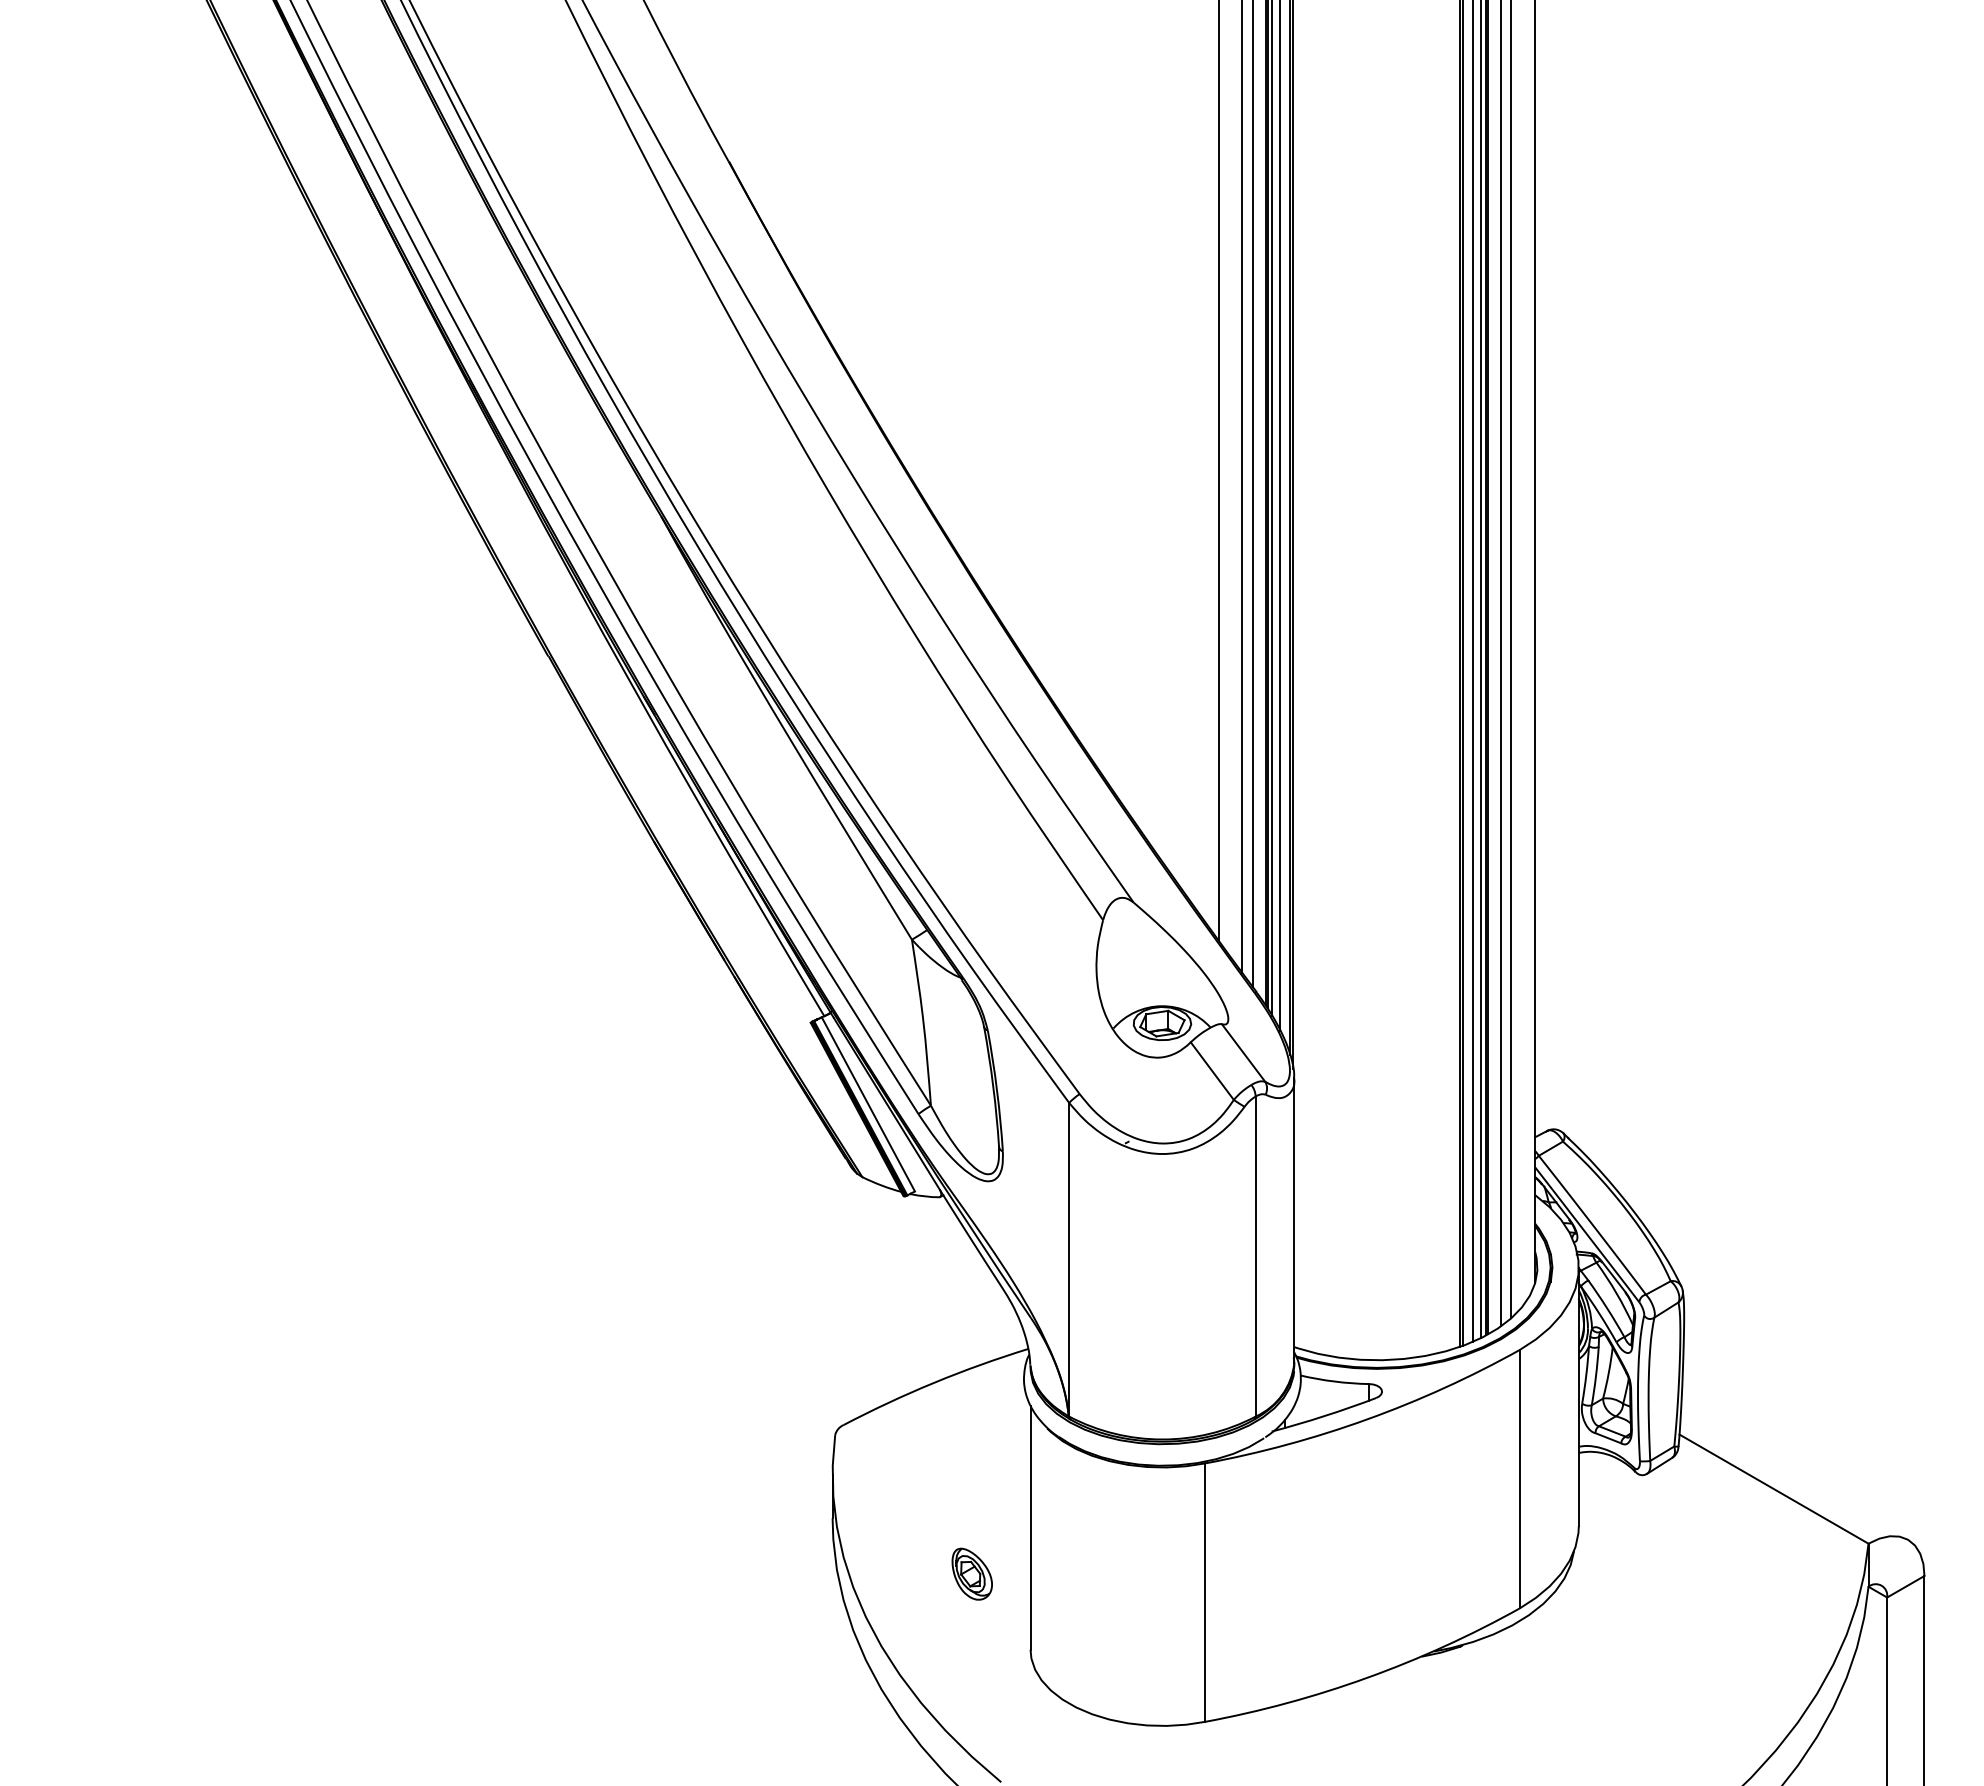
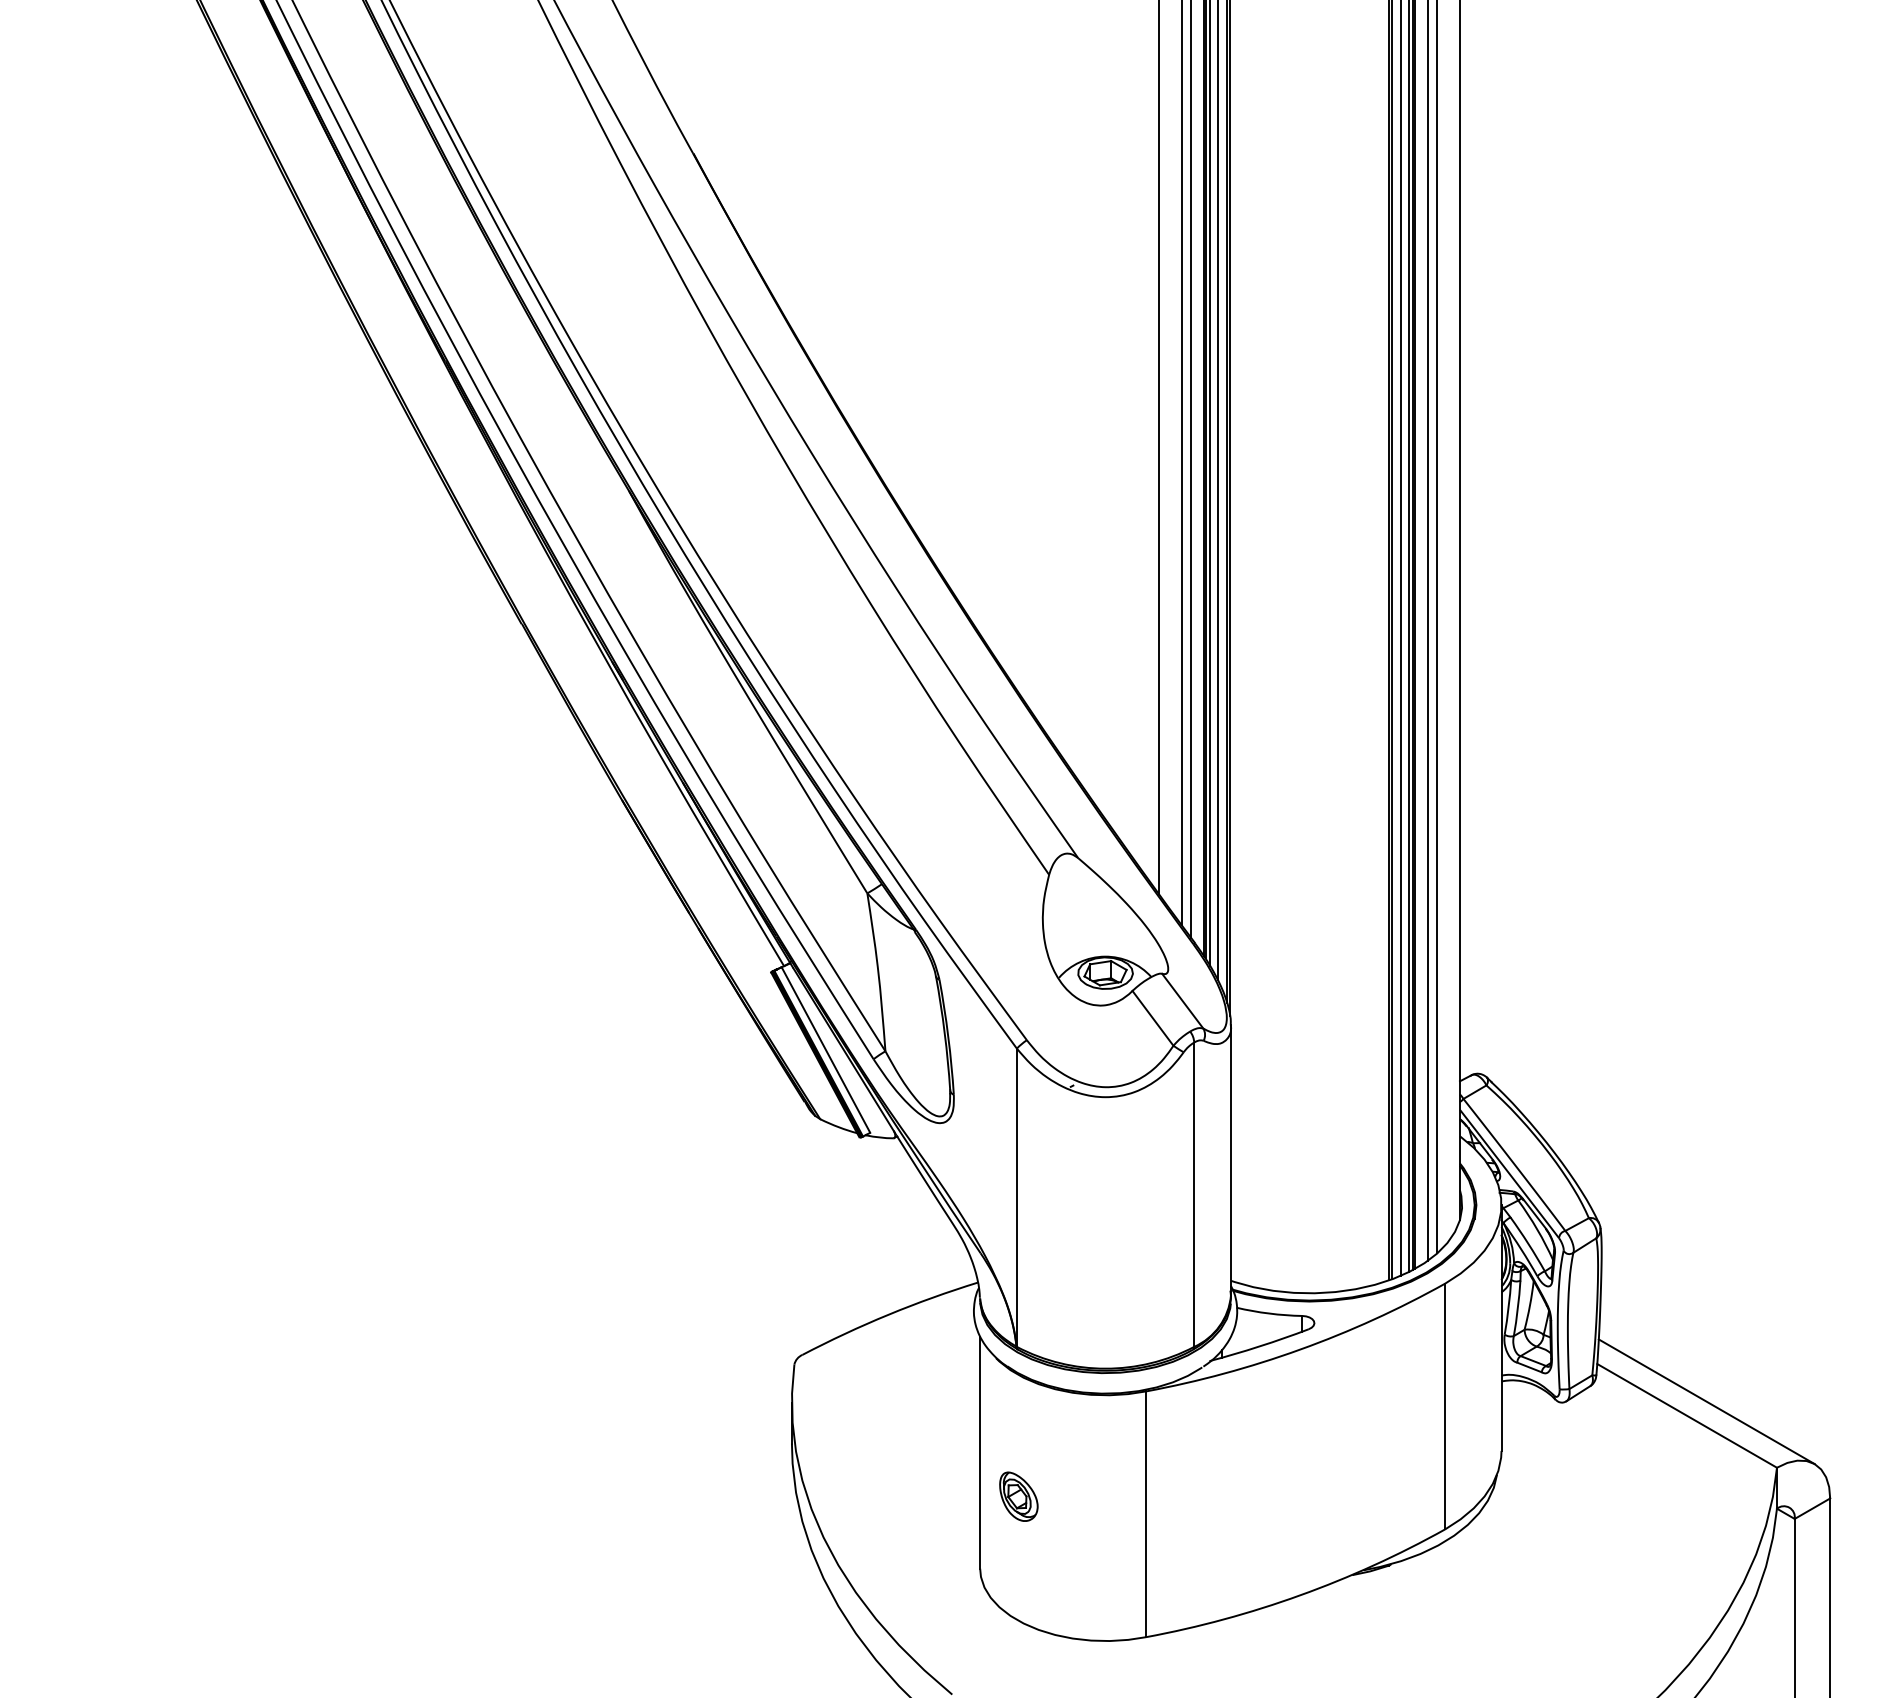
line: (1794, 1473) -> (1706, 1400), added
part: (971, 1573) -> (1018, 1496), moved

